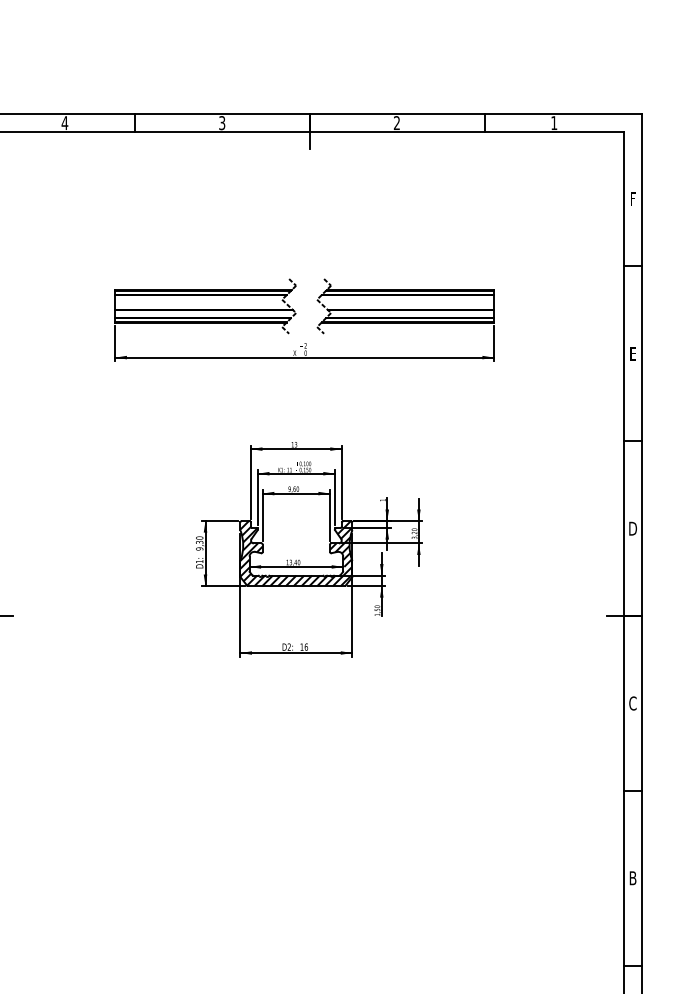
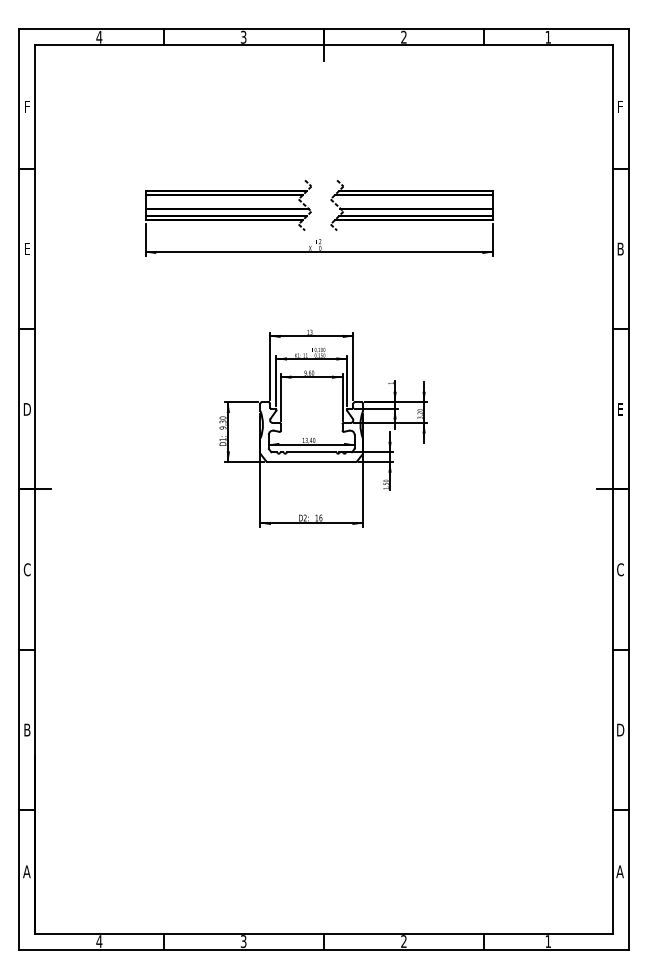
text: (632, 353) -> (620, 248), E -> B
text: (632, 528) -> (620, 409), D -> E
hatch: (296, 553) -> (311, 432), removed
text: (632, 877) -> (620, 729), B -> D

